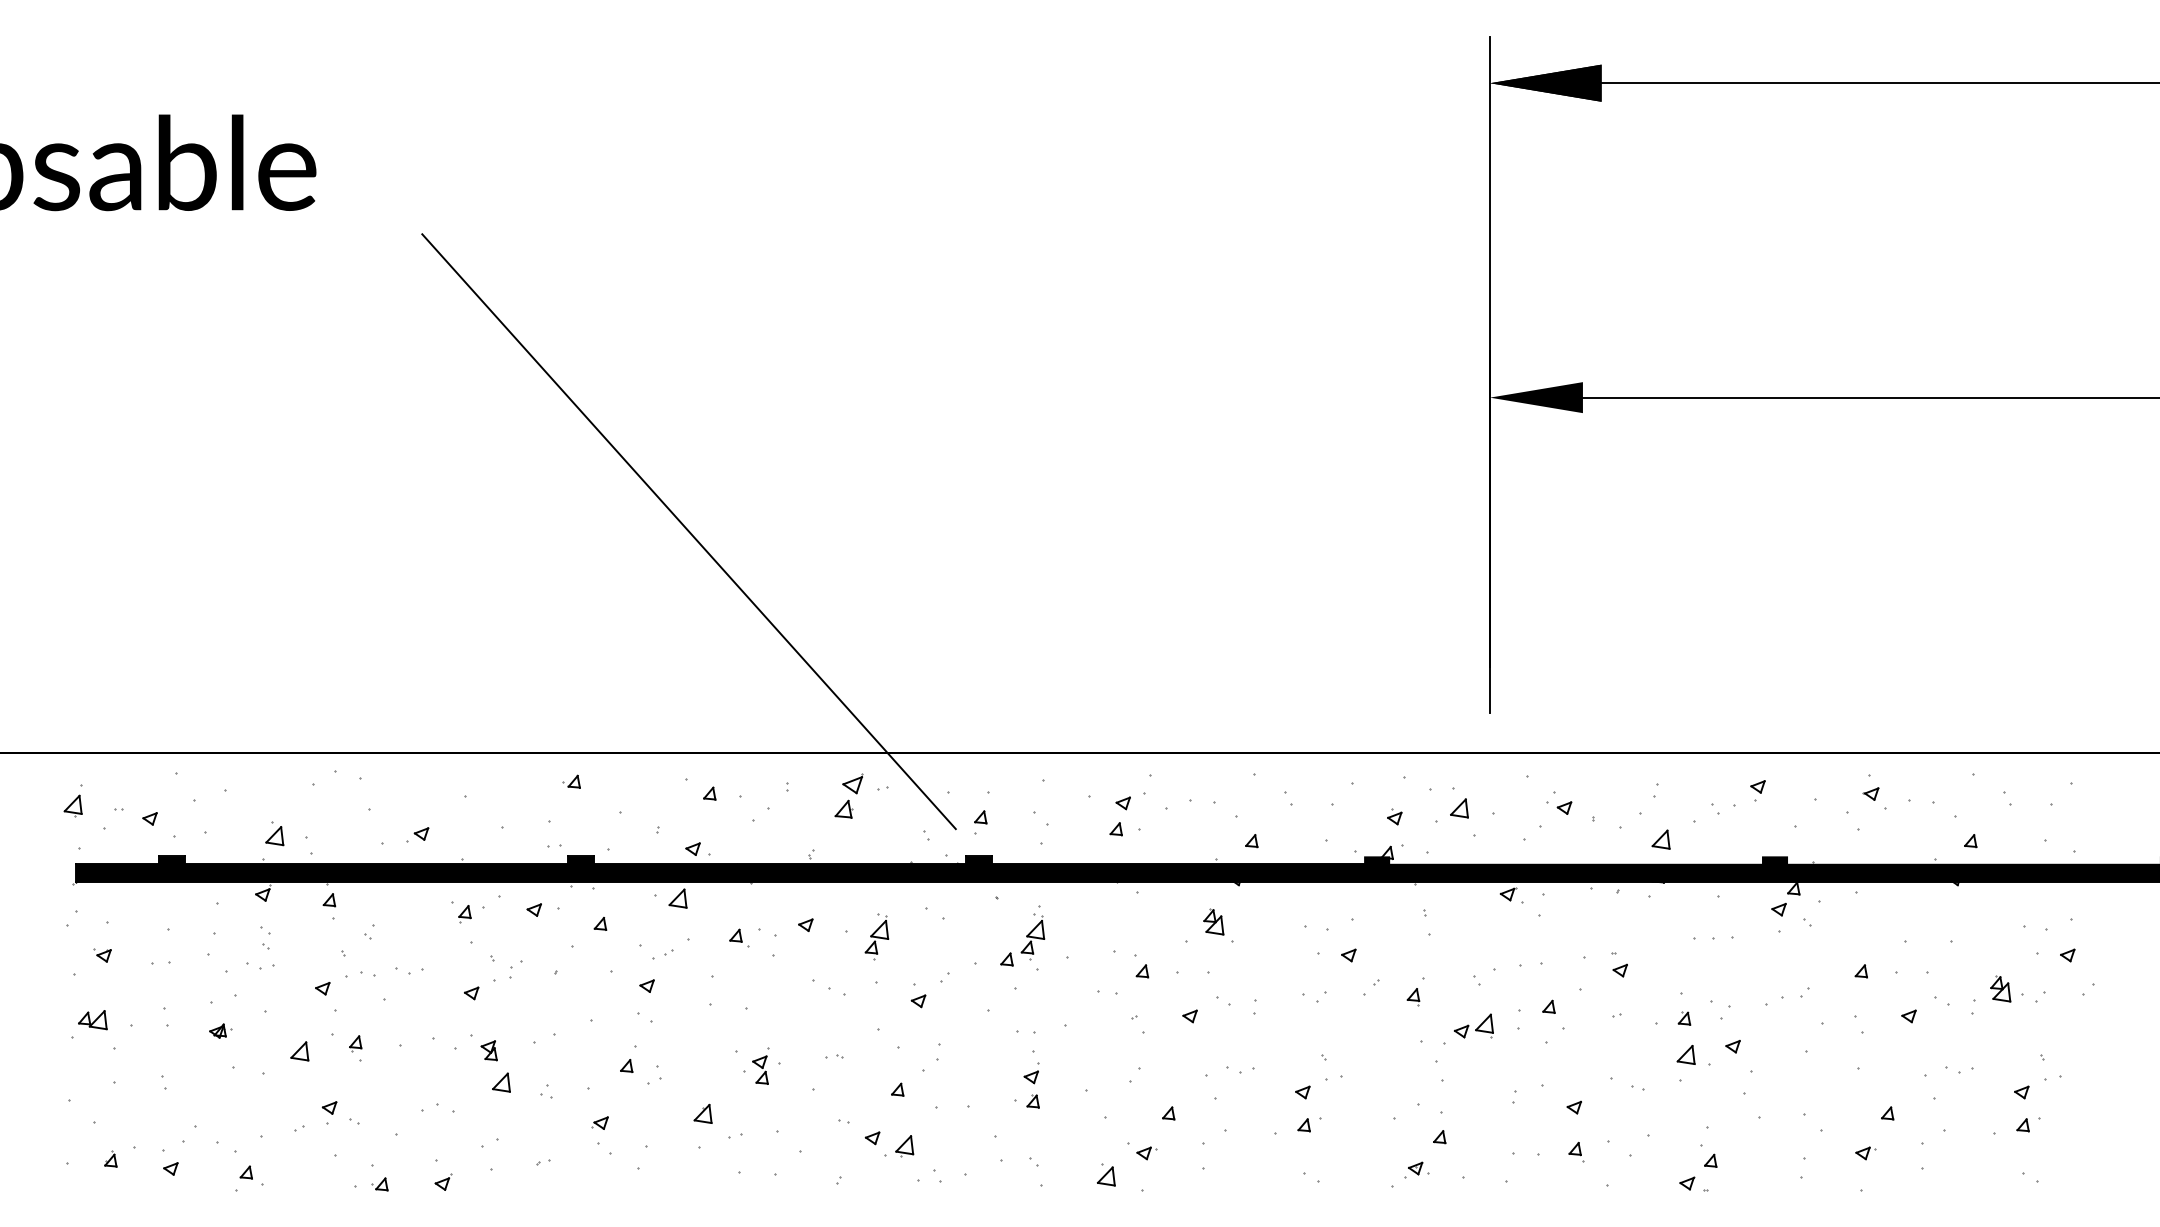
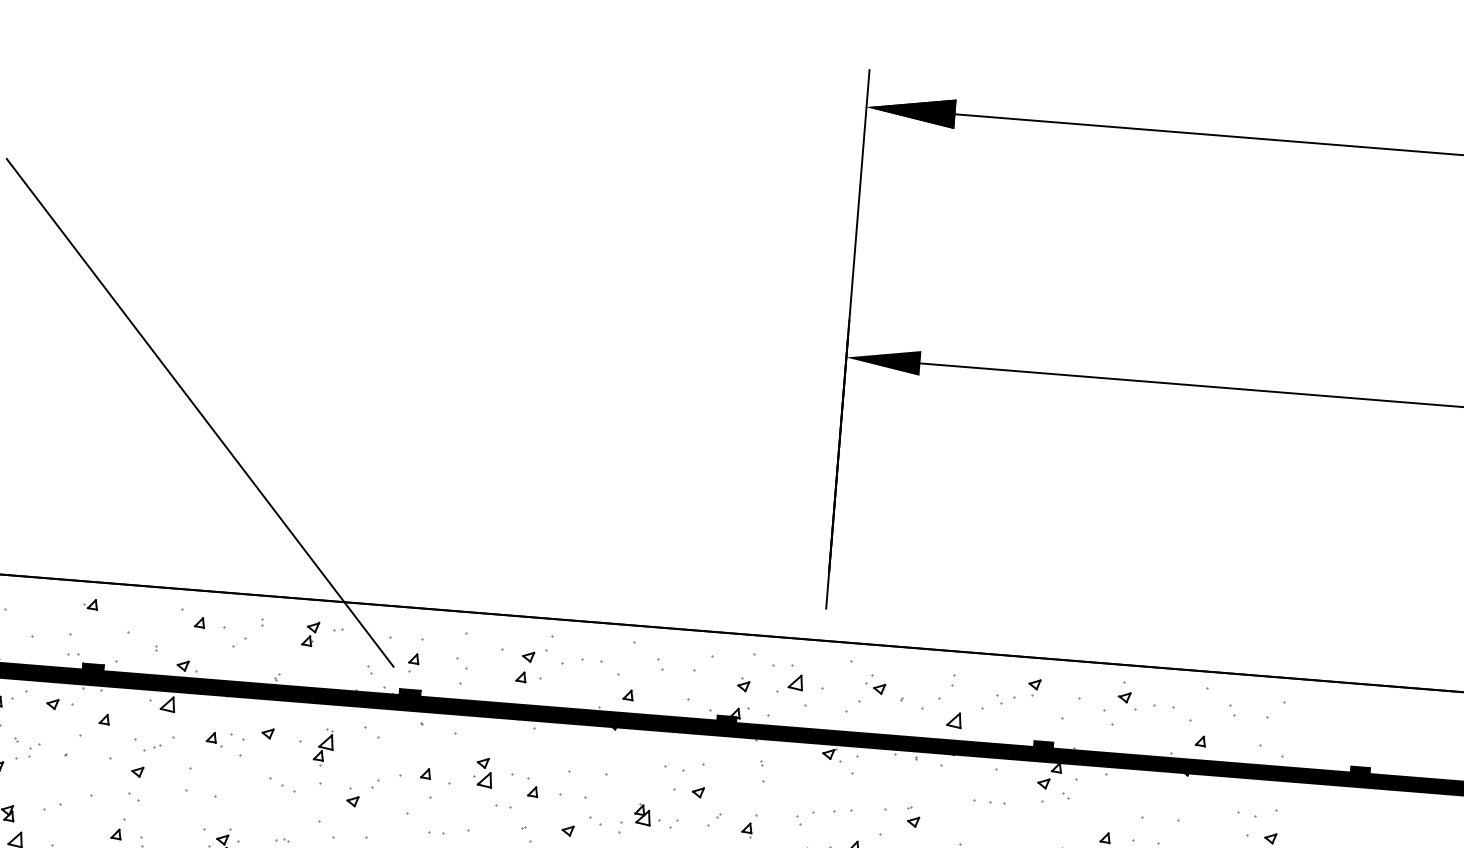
part: (849, 795) -> (311, 633), size x0.71
part: (1213, 921) -> (642, 814), moved
part: (1032, 936) -> (447, 757), removed
part: (1079, 952) -> (484, 772), added

